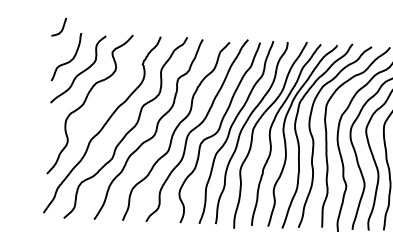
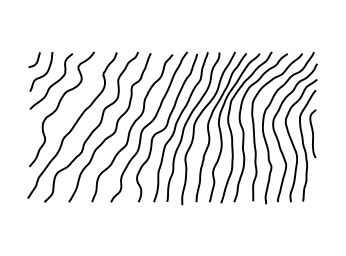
curve: (61, 27) -> (36, 60), moved

